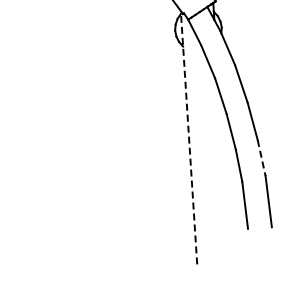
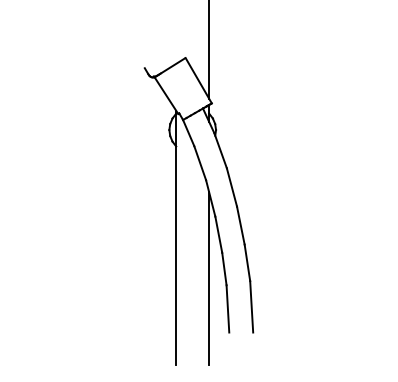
line: (189, 137) -> (176, 237), dashed -> solid
line: (261, 158) -> (247, 263), dashed -> solid
line: (224, 176) -> (209, 278), added

